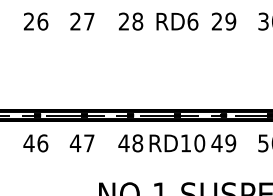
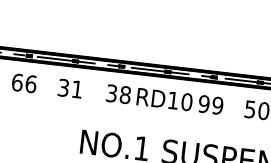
text: (28, 143) -> (16, 82), 46 -> 66
text: (81, 143) -> (69, 88), 47 -> 31
text: (123, 143) -> (111, 93), 48 -> 38
text: (216, 143) -> (203, 104), 49 -> 99

